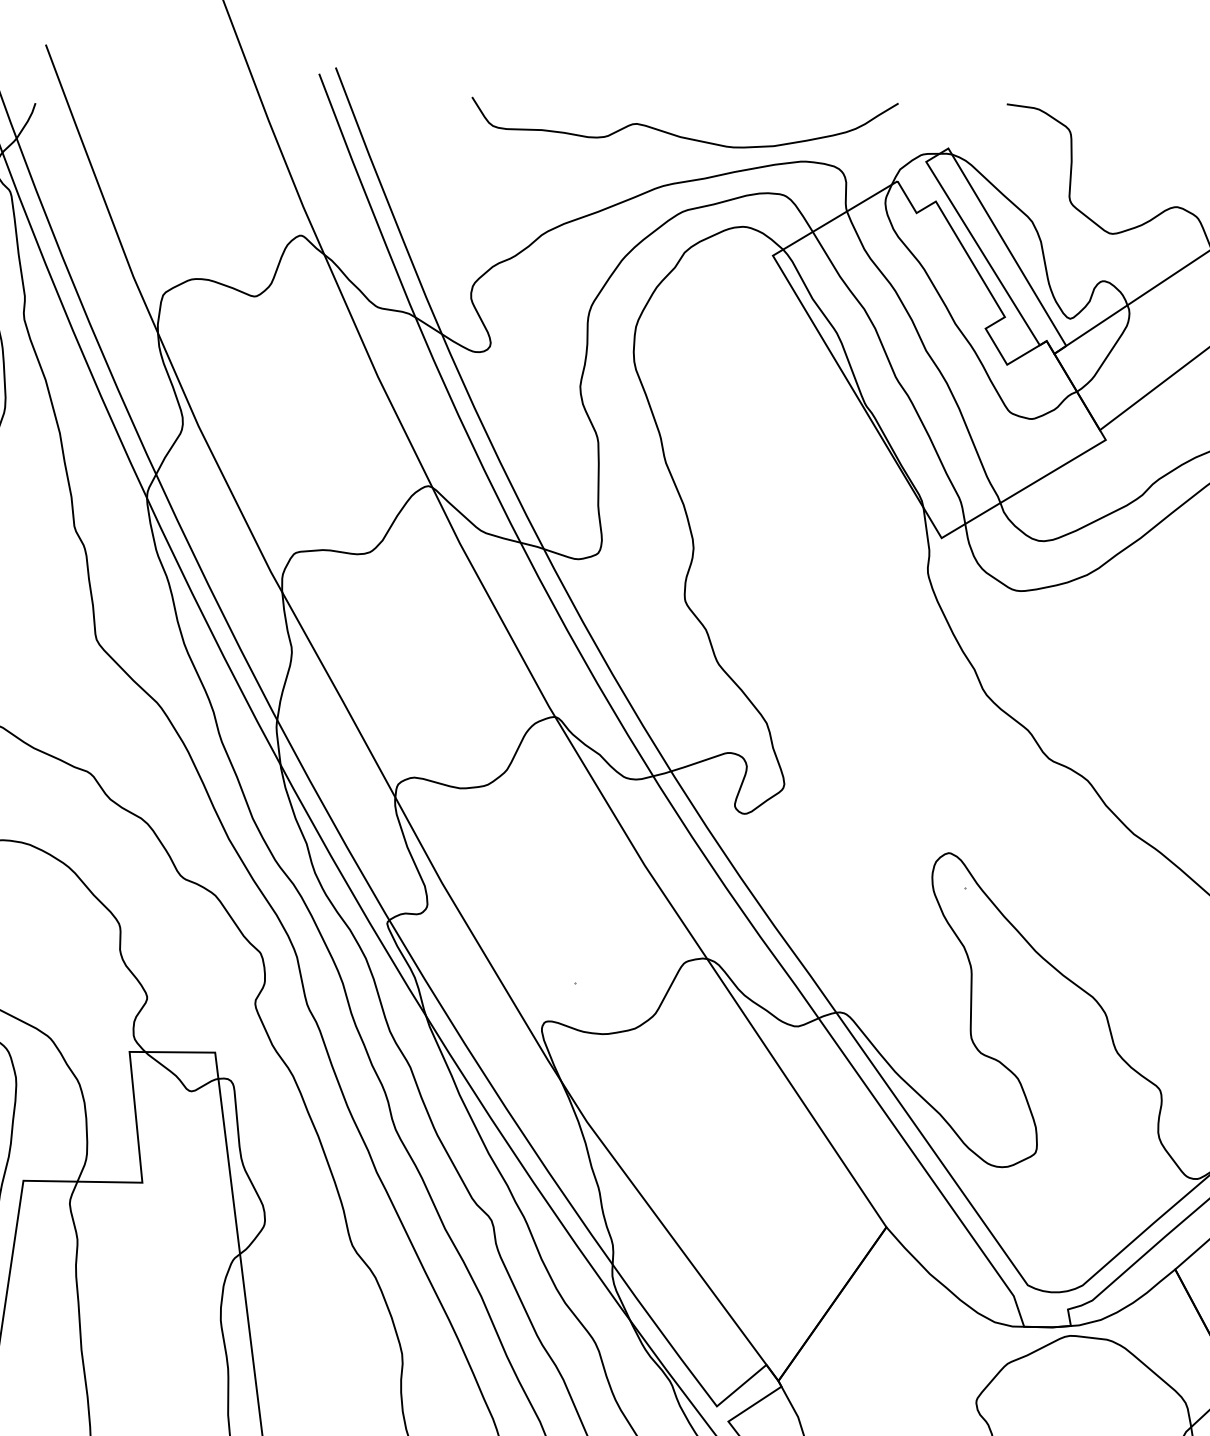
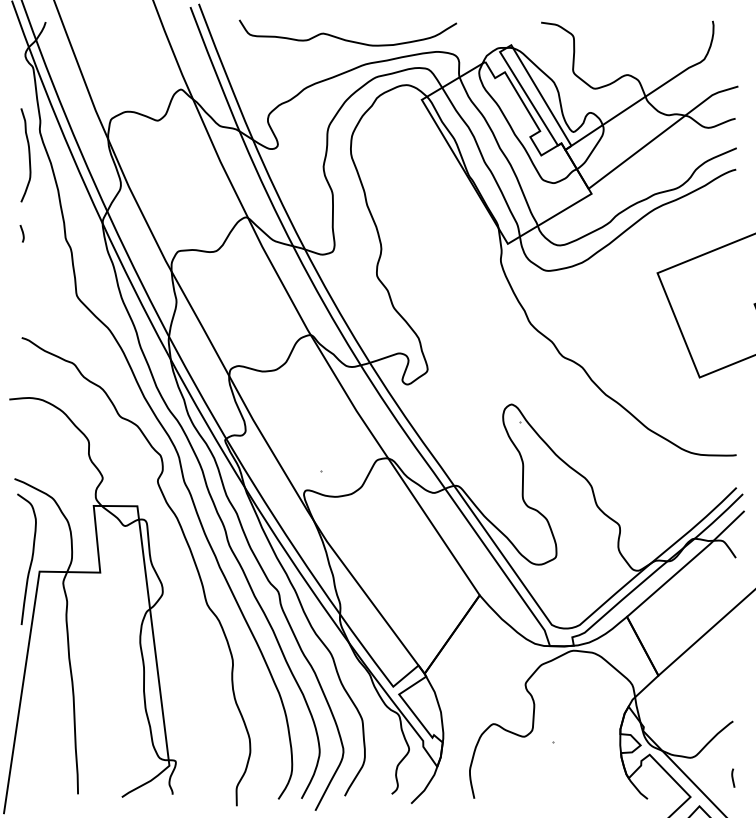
curve: (684, 135) -> (347, 39), moved

